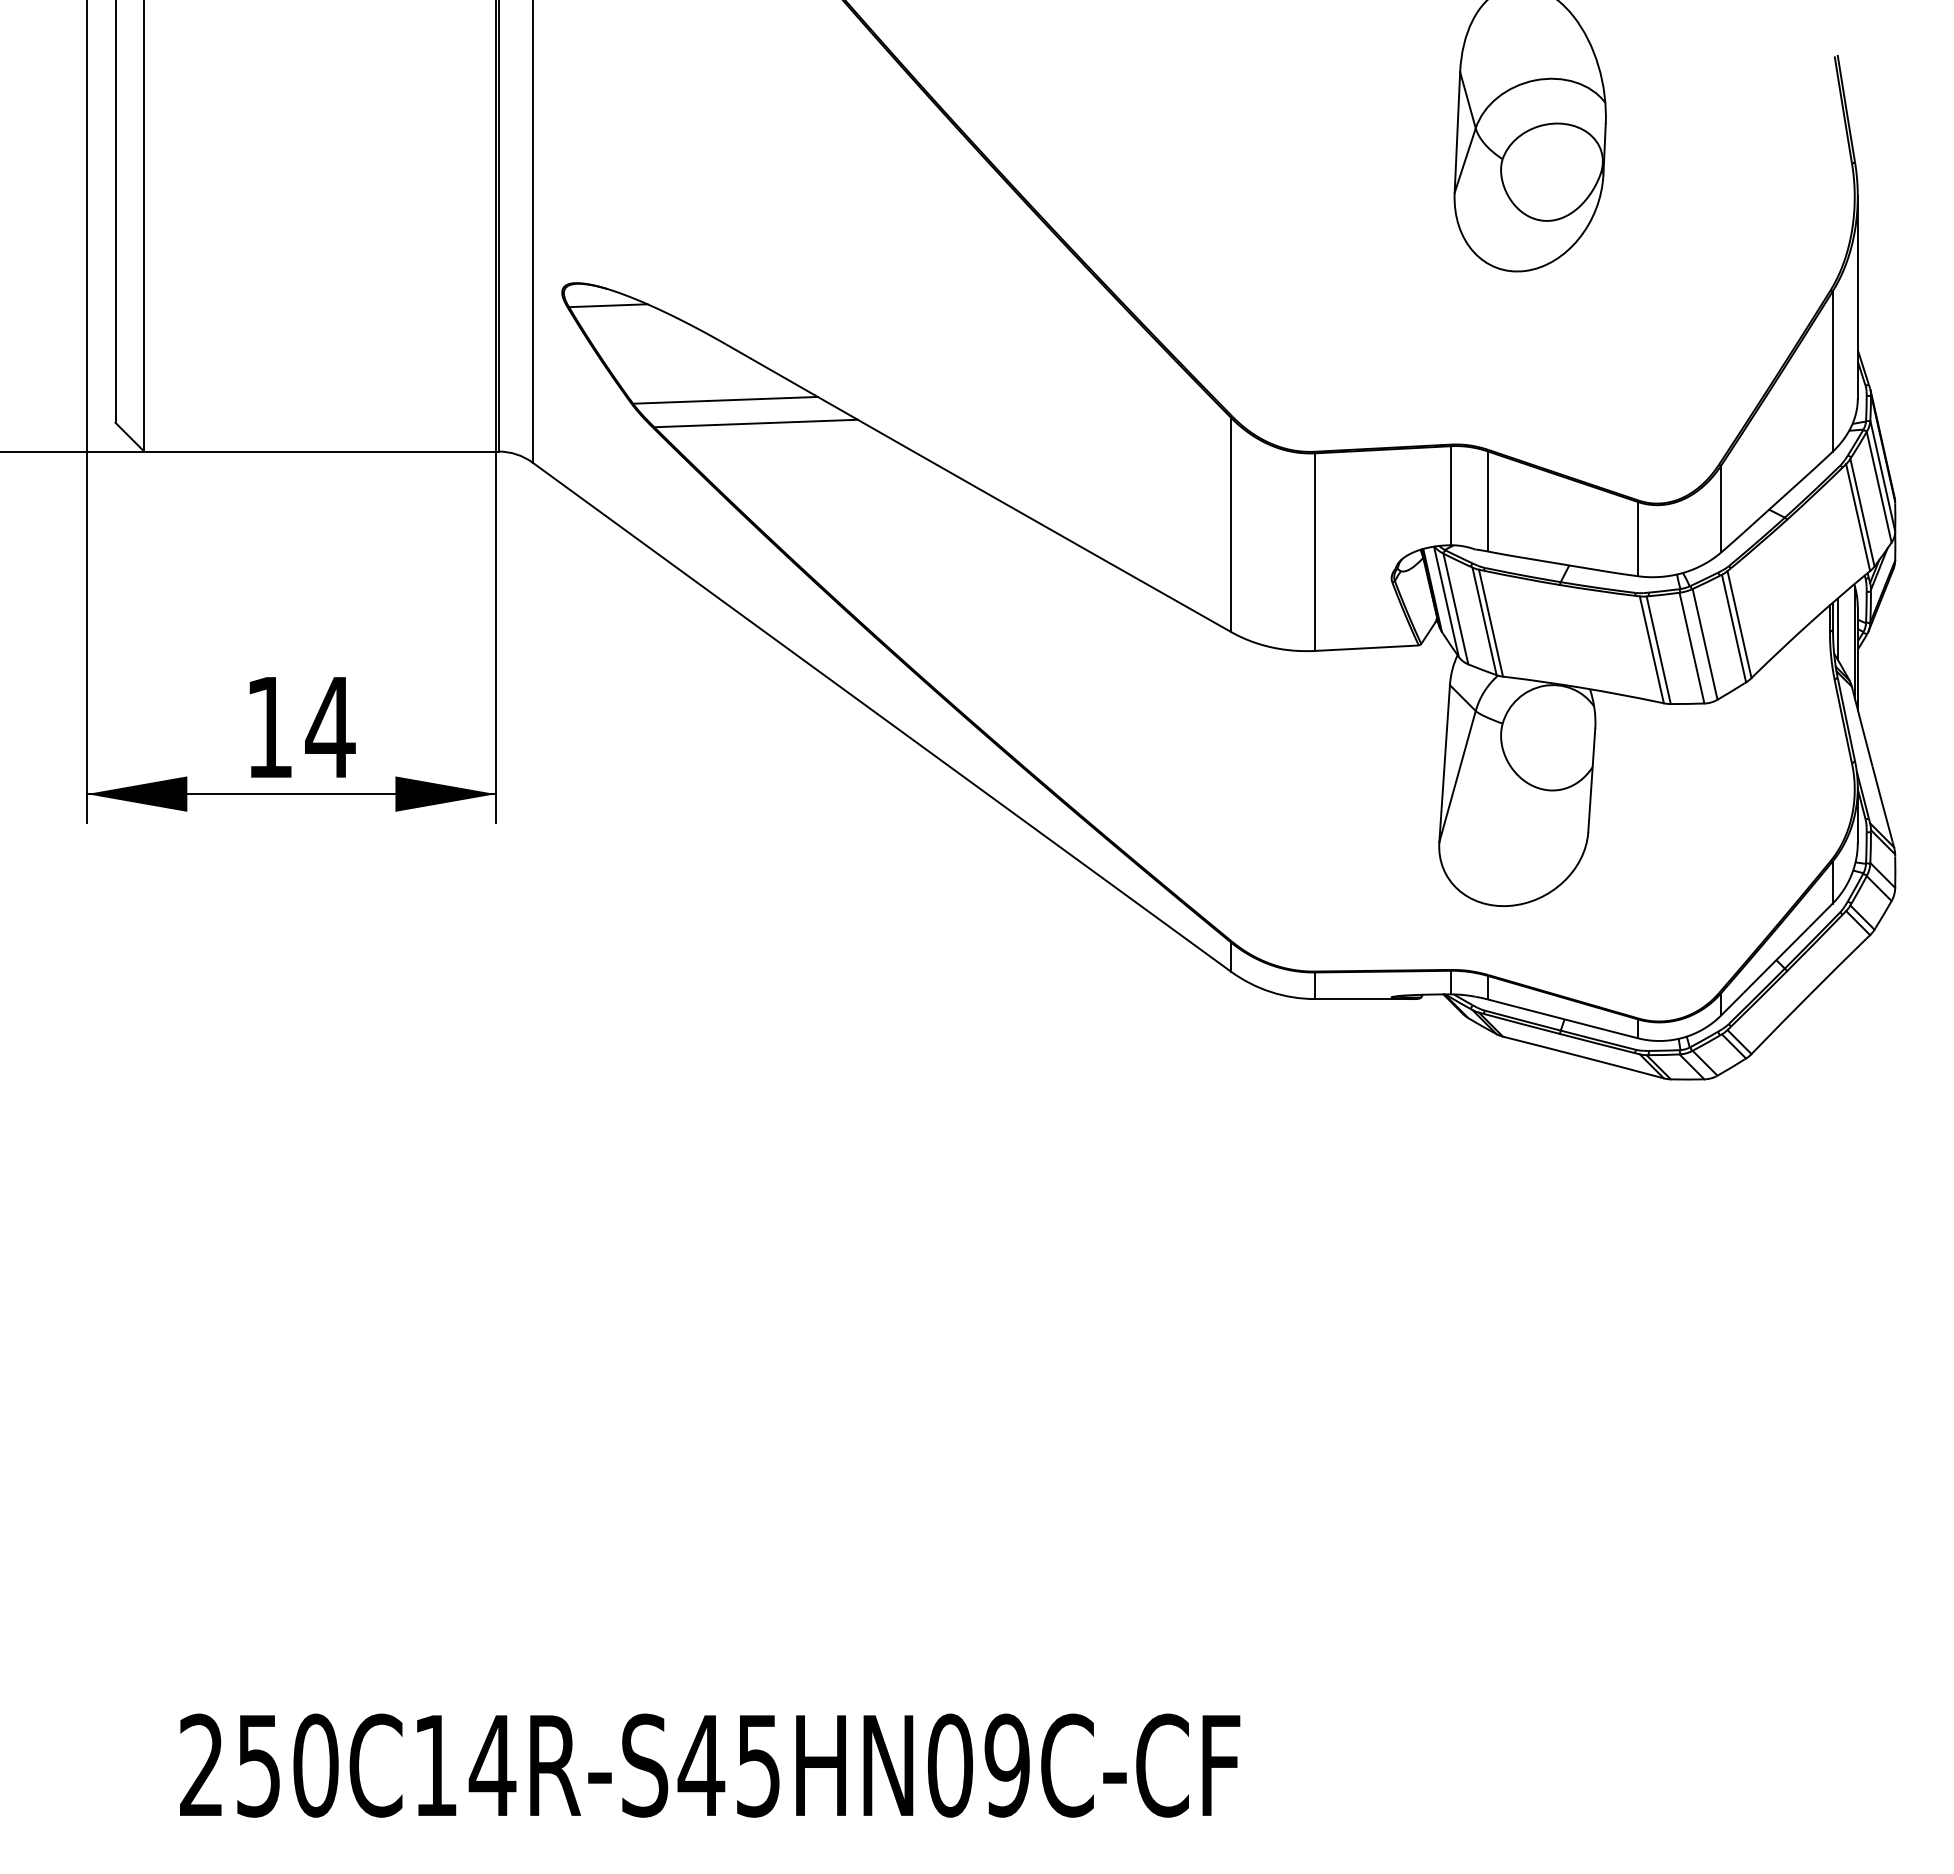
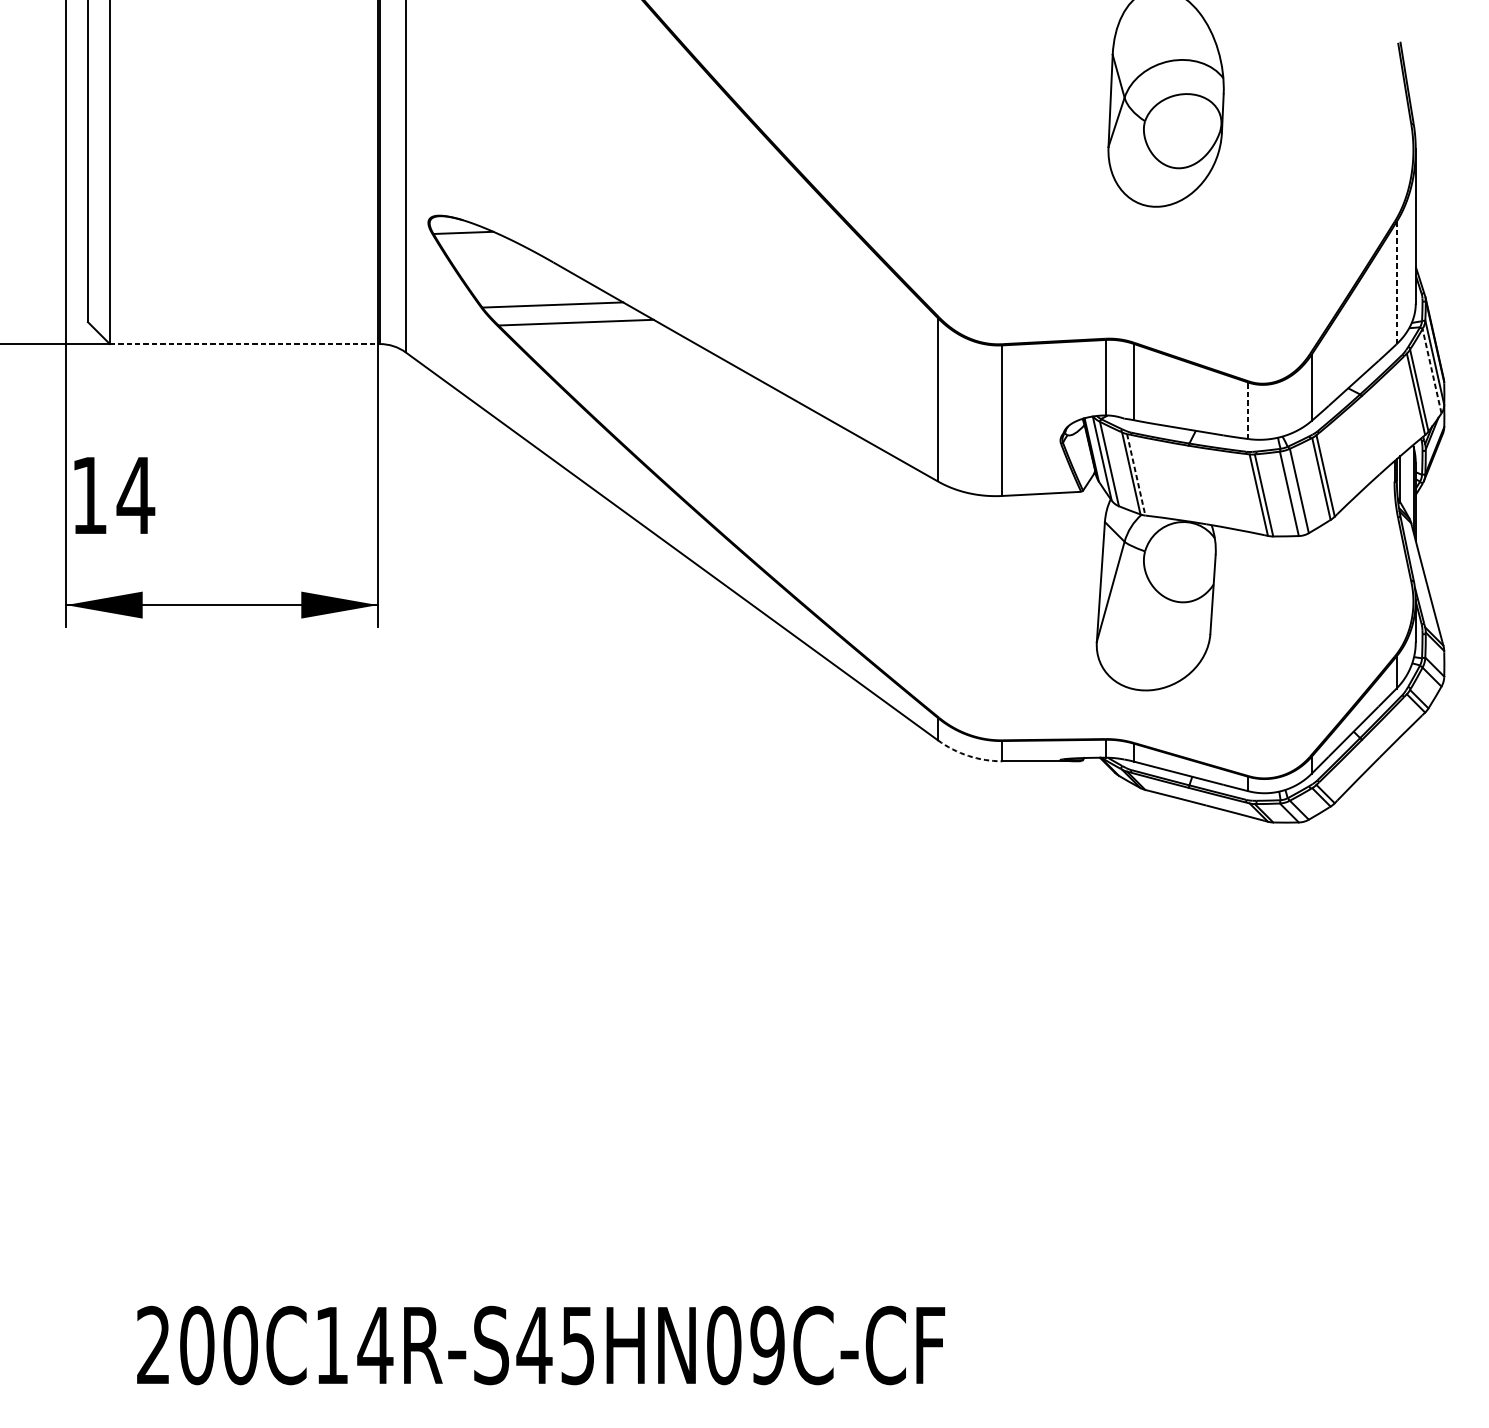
line: (1832, 371) -> (1396, 283), solid -> dashed
line: (322, 451) -> (245, 344), solid -> dashed
line: (1879, 487) -> (1432, 371), solid -> dashed
line: (1638, 538) -> (1248, 410), solid -> dashed
line: (1491, 623) -> (1136, 475), solid -> dashed
text: (302, 727) -> (114, 495), moved
arc: (1270, 992) -> (968, 756), solid -> dashed
text: (258, 1765) -> (196, 1345), 250C14R-S45HN09C-CF -> 200C14R-S45HN09C-CF

